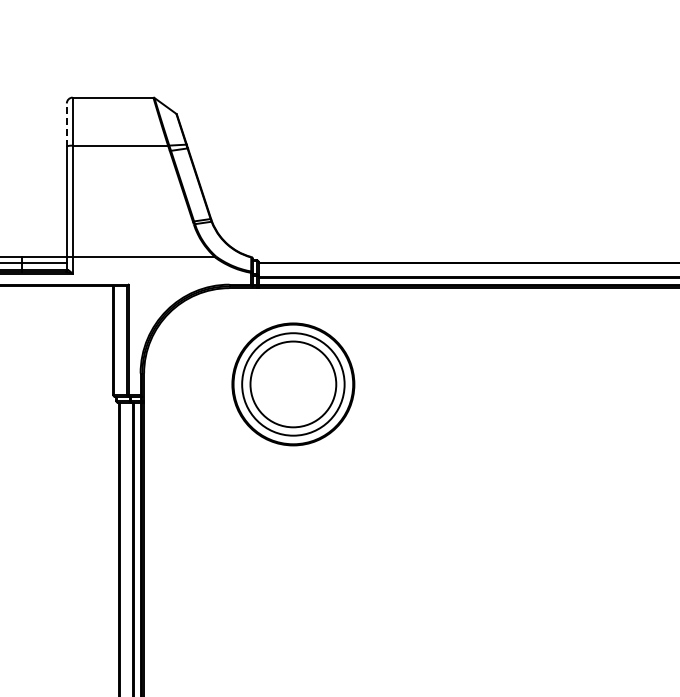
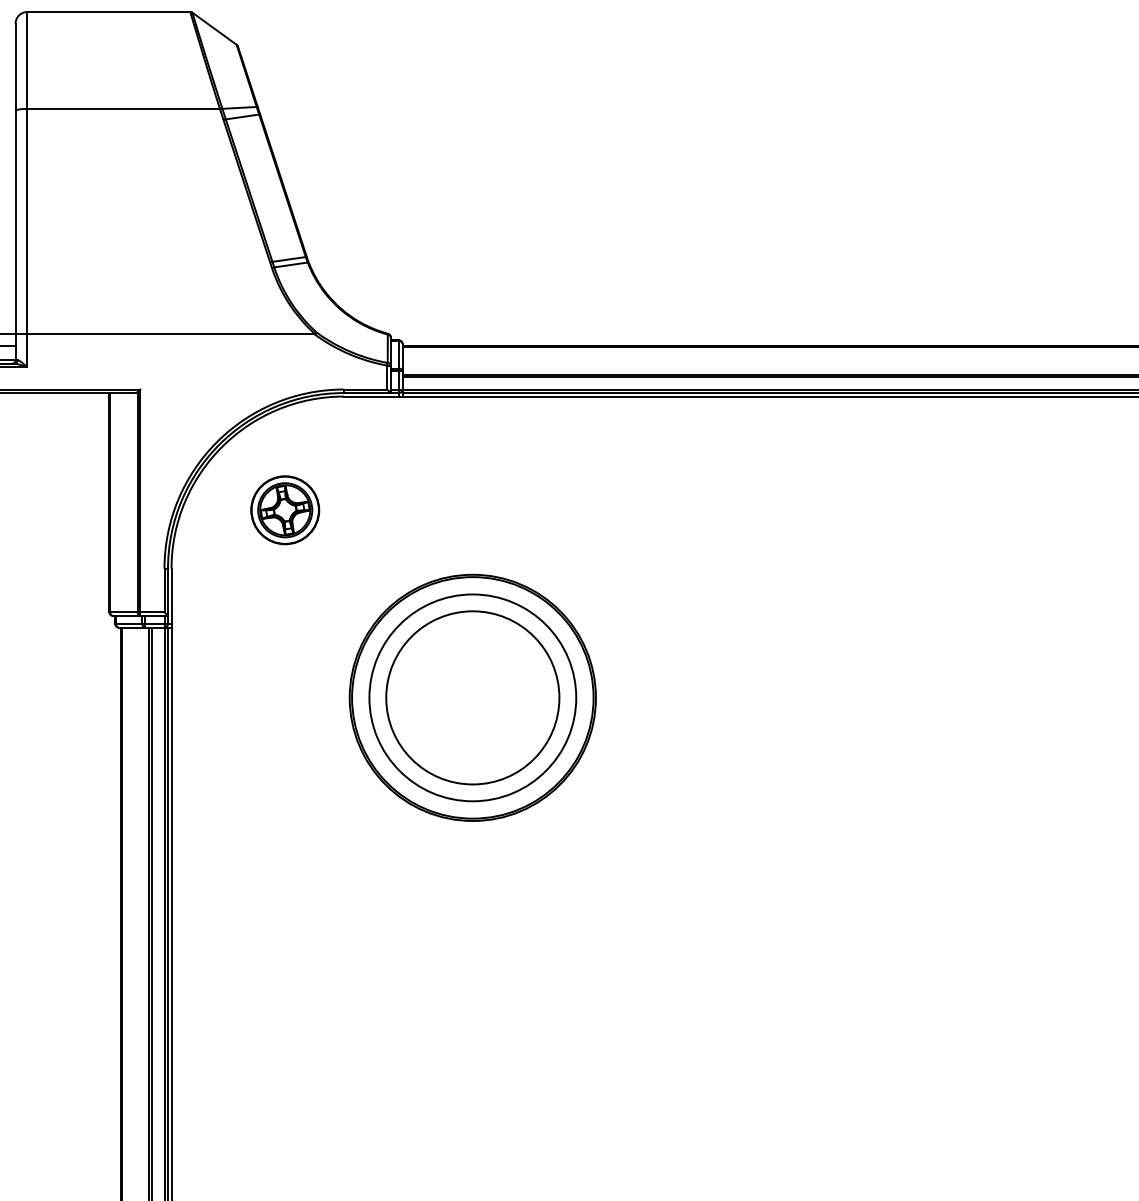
line: (66, 125) -> (14, 68), dashed -> solid
part: (200, 344) -> (285, 510), added
part: (293, 384) -> (473, 697), moved

